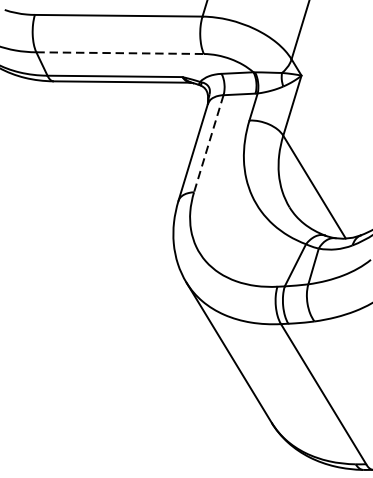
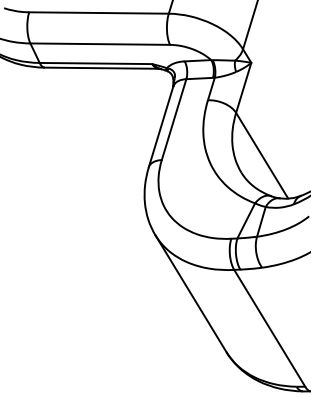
line: (120, 53) -> (100, 44), dashed -> solid
line: (208, 144) -> (173, 120), dashed -> solid

